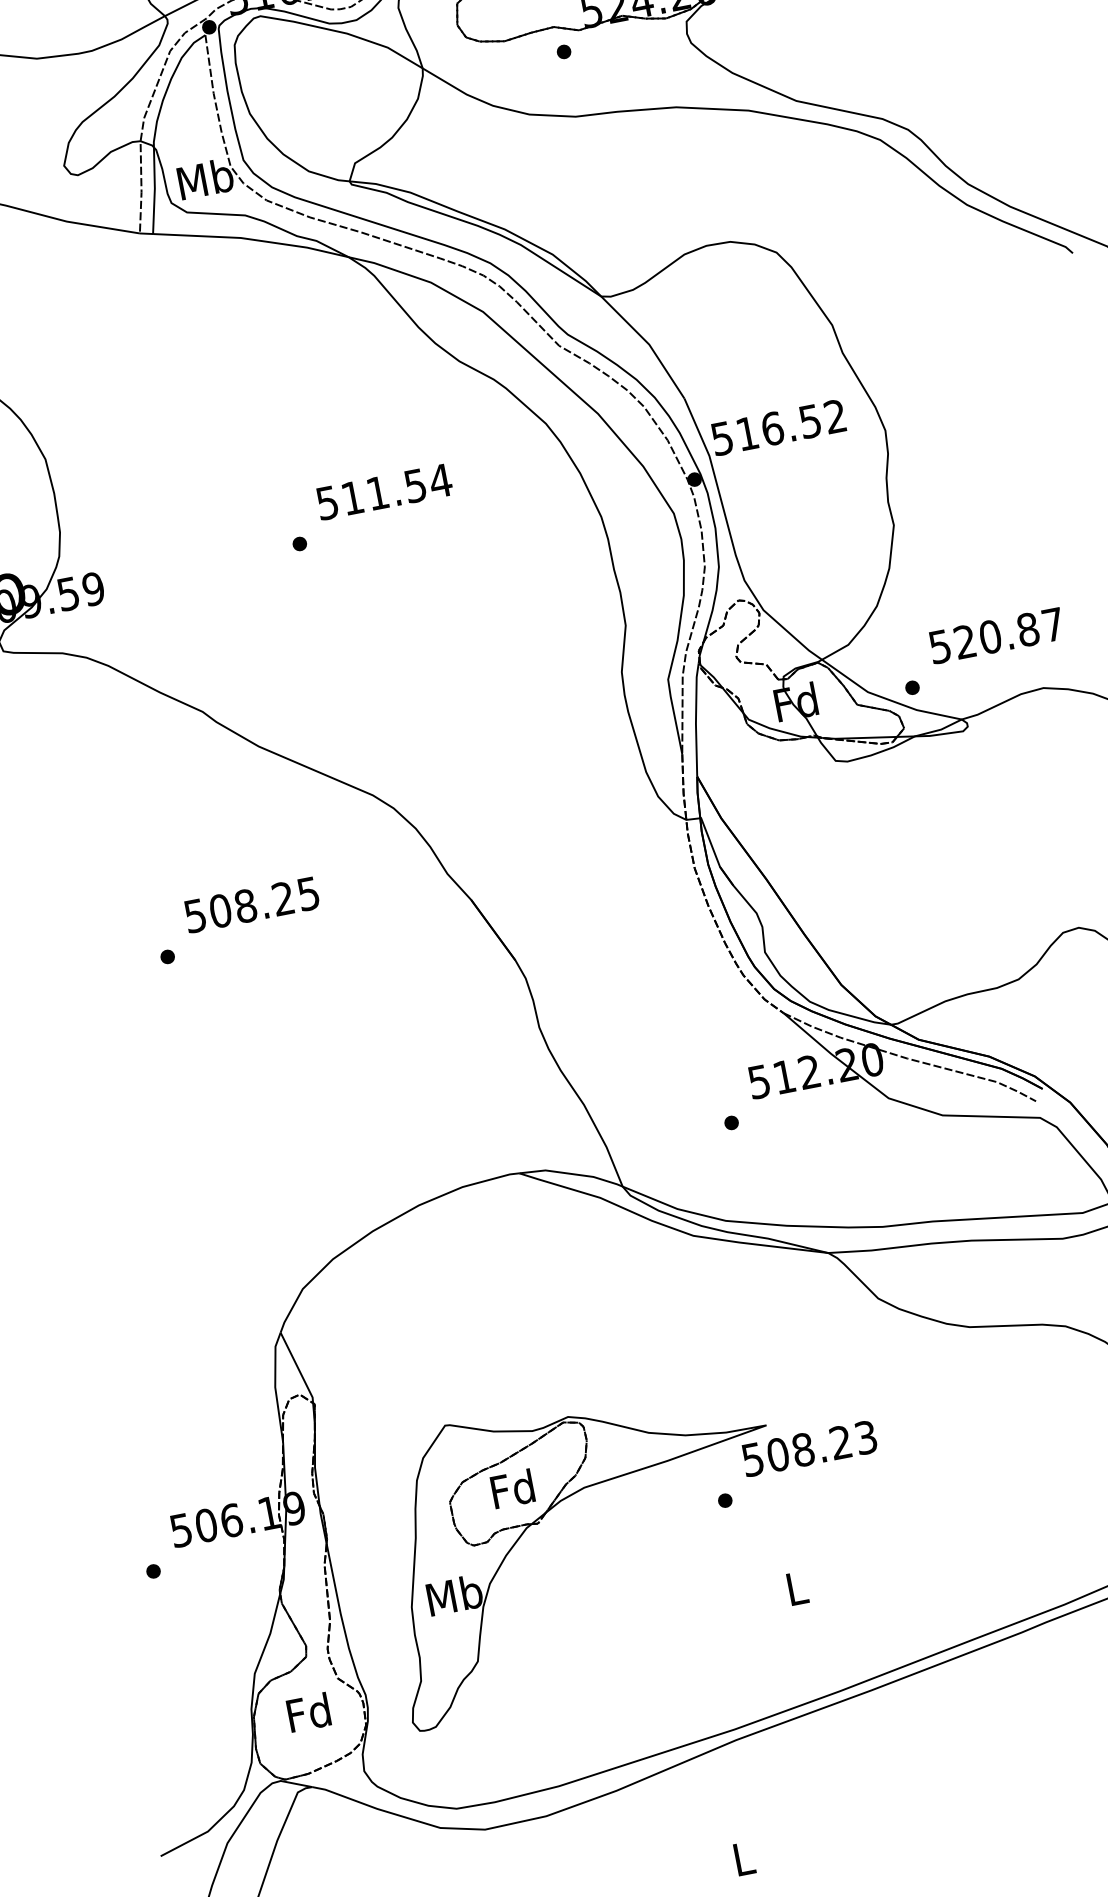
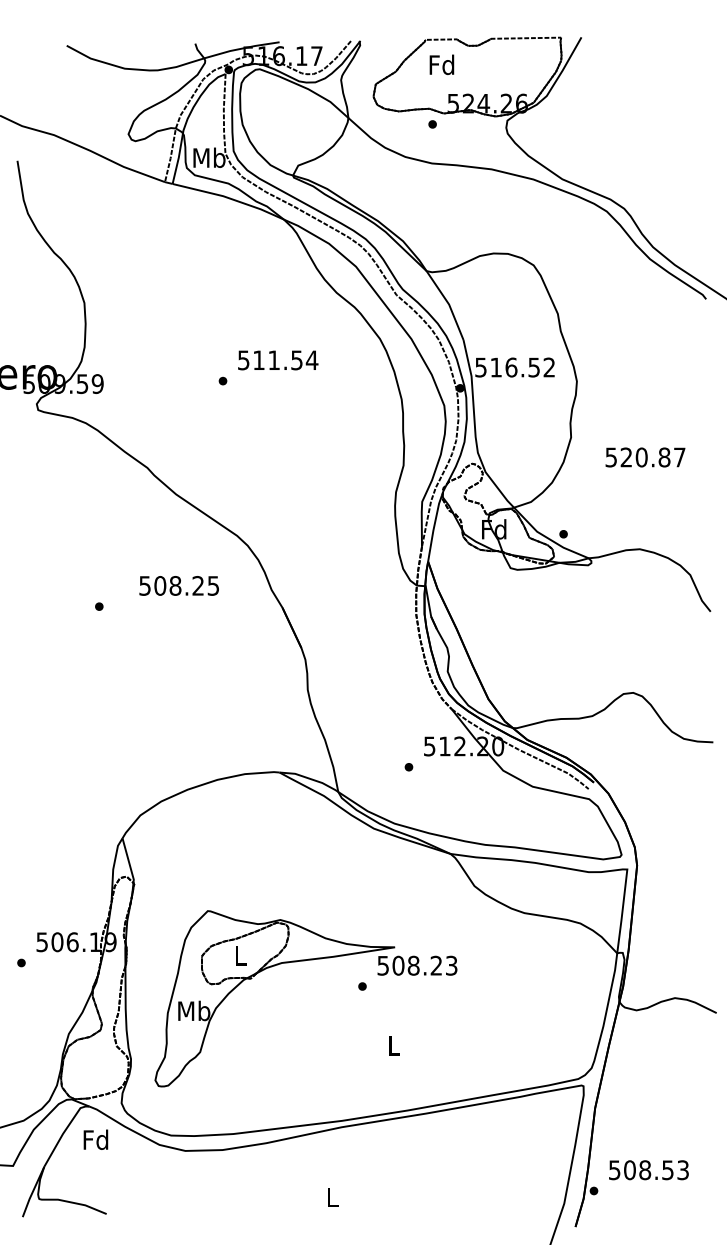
text: (996, 635) -> (645, 457), moved
text: (250, 904) -> (178, 585), moved
text: (511, 1488) -> (239, 955), Fd -> L
text: (307, 1712) -> (95, 1139), moved

